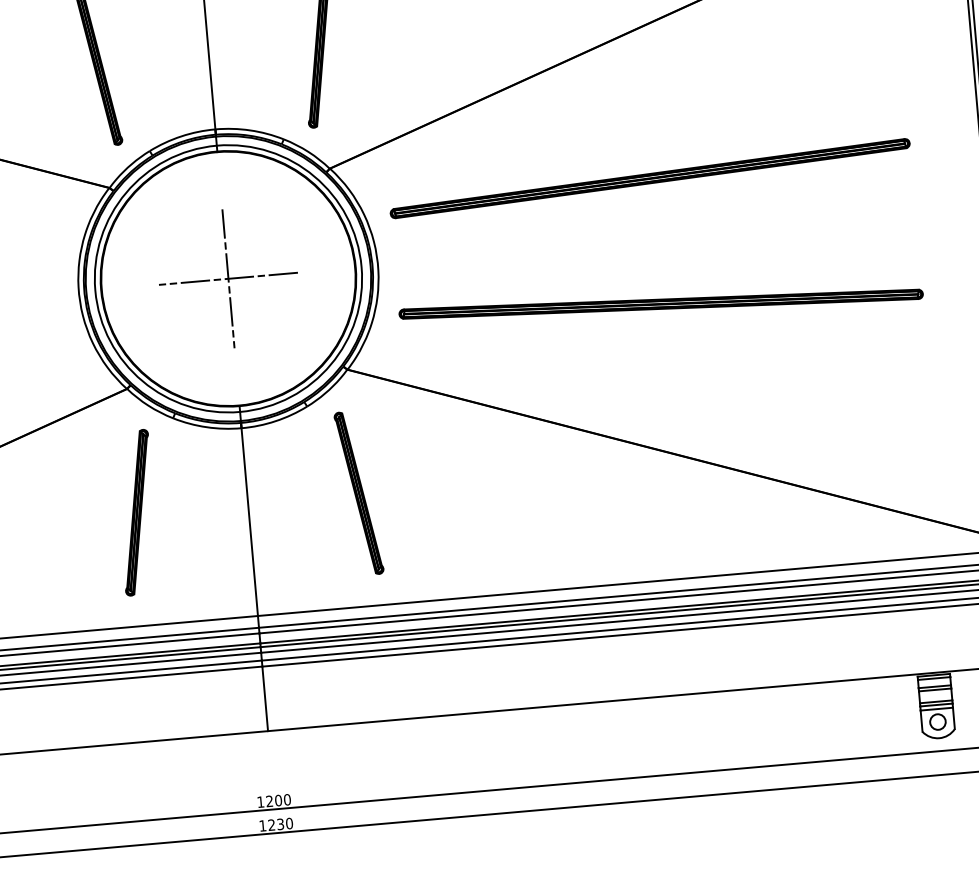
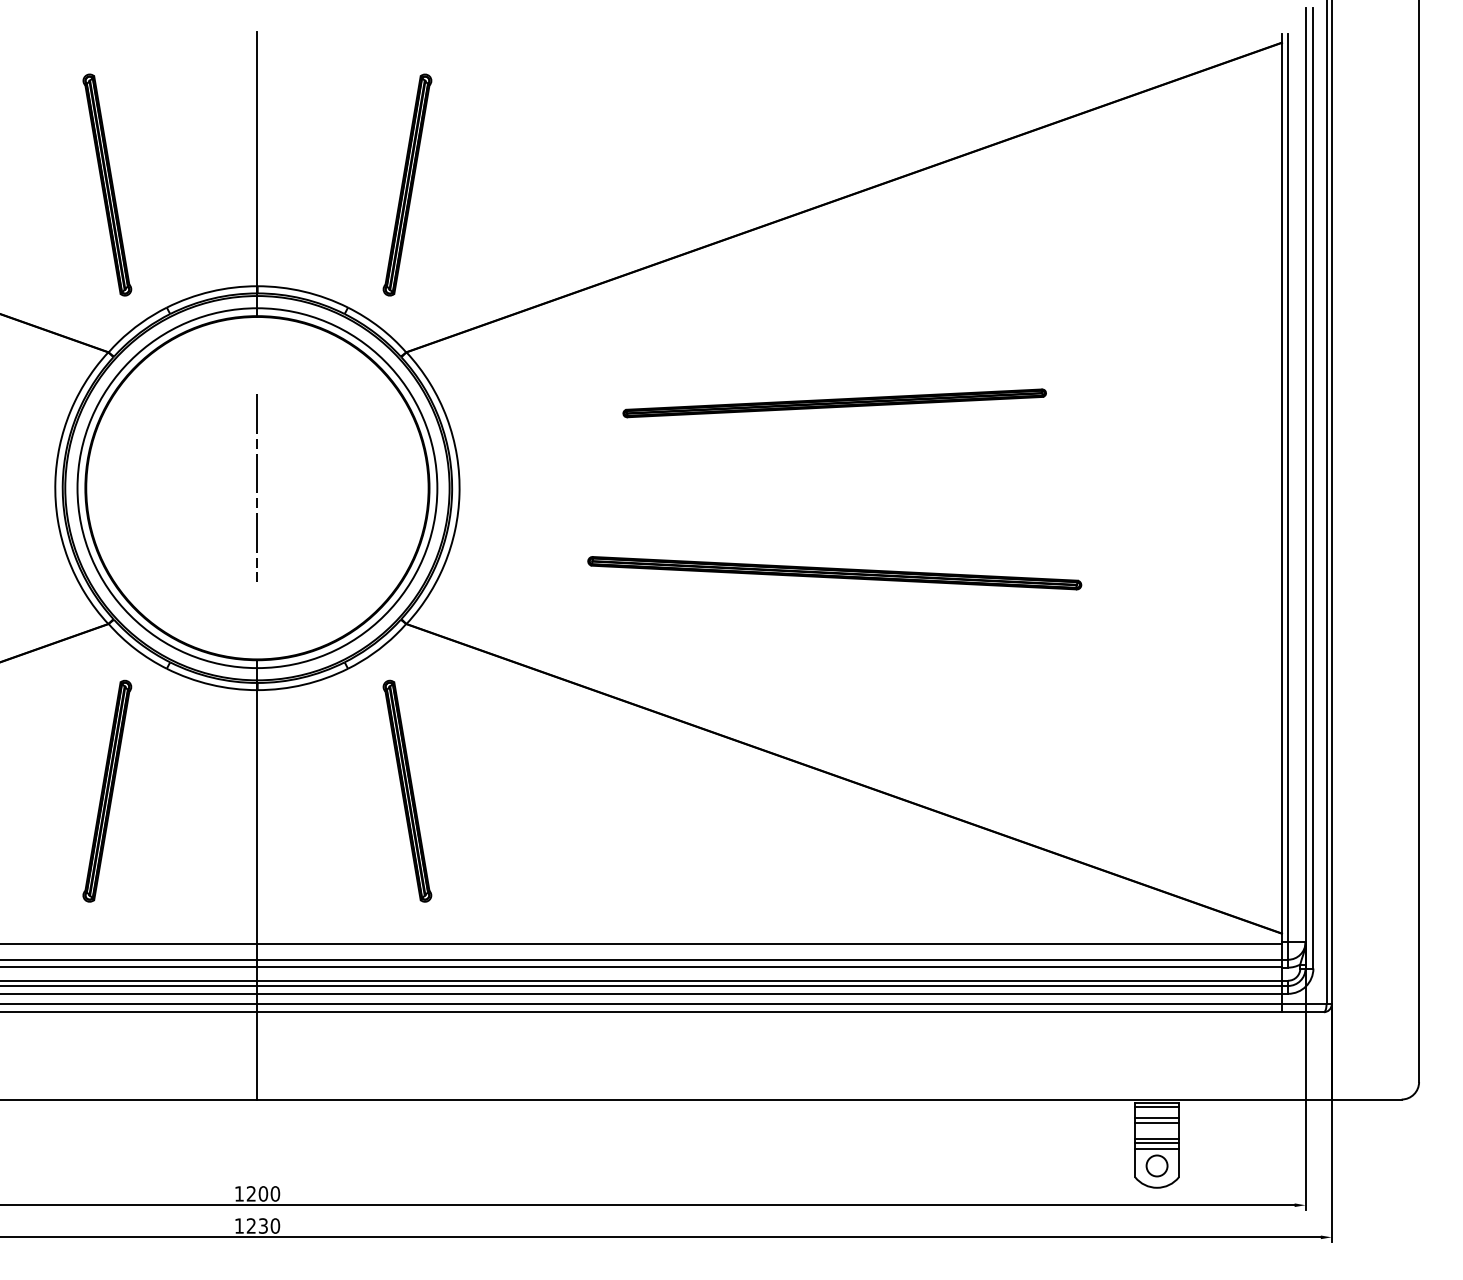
part: (649, 178) -> (834, 403), size x0.6
line: (228, 279) -> (257, 488), removed
part: (660, 304) -> (834, 573), size x0.7

